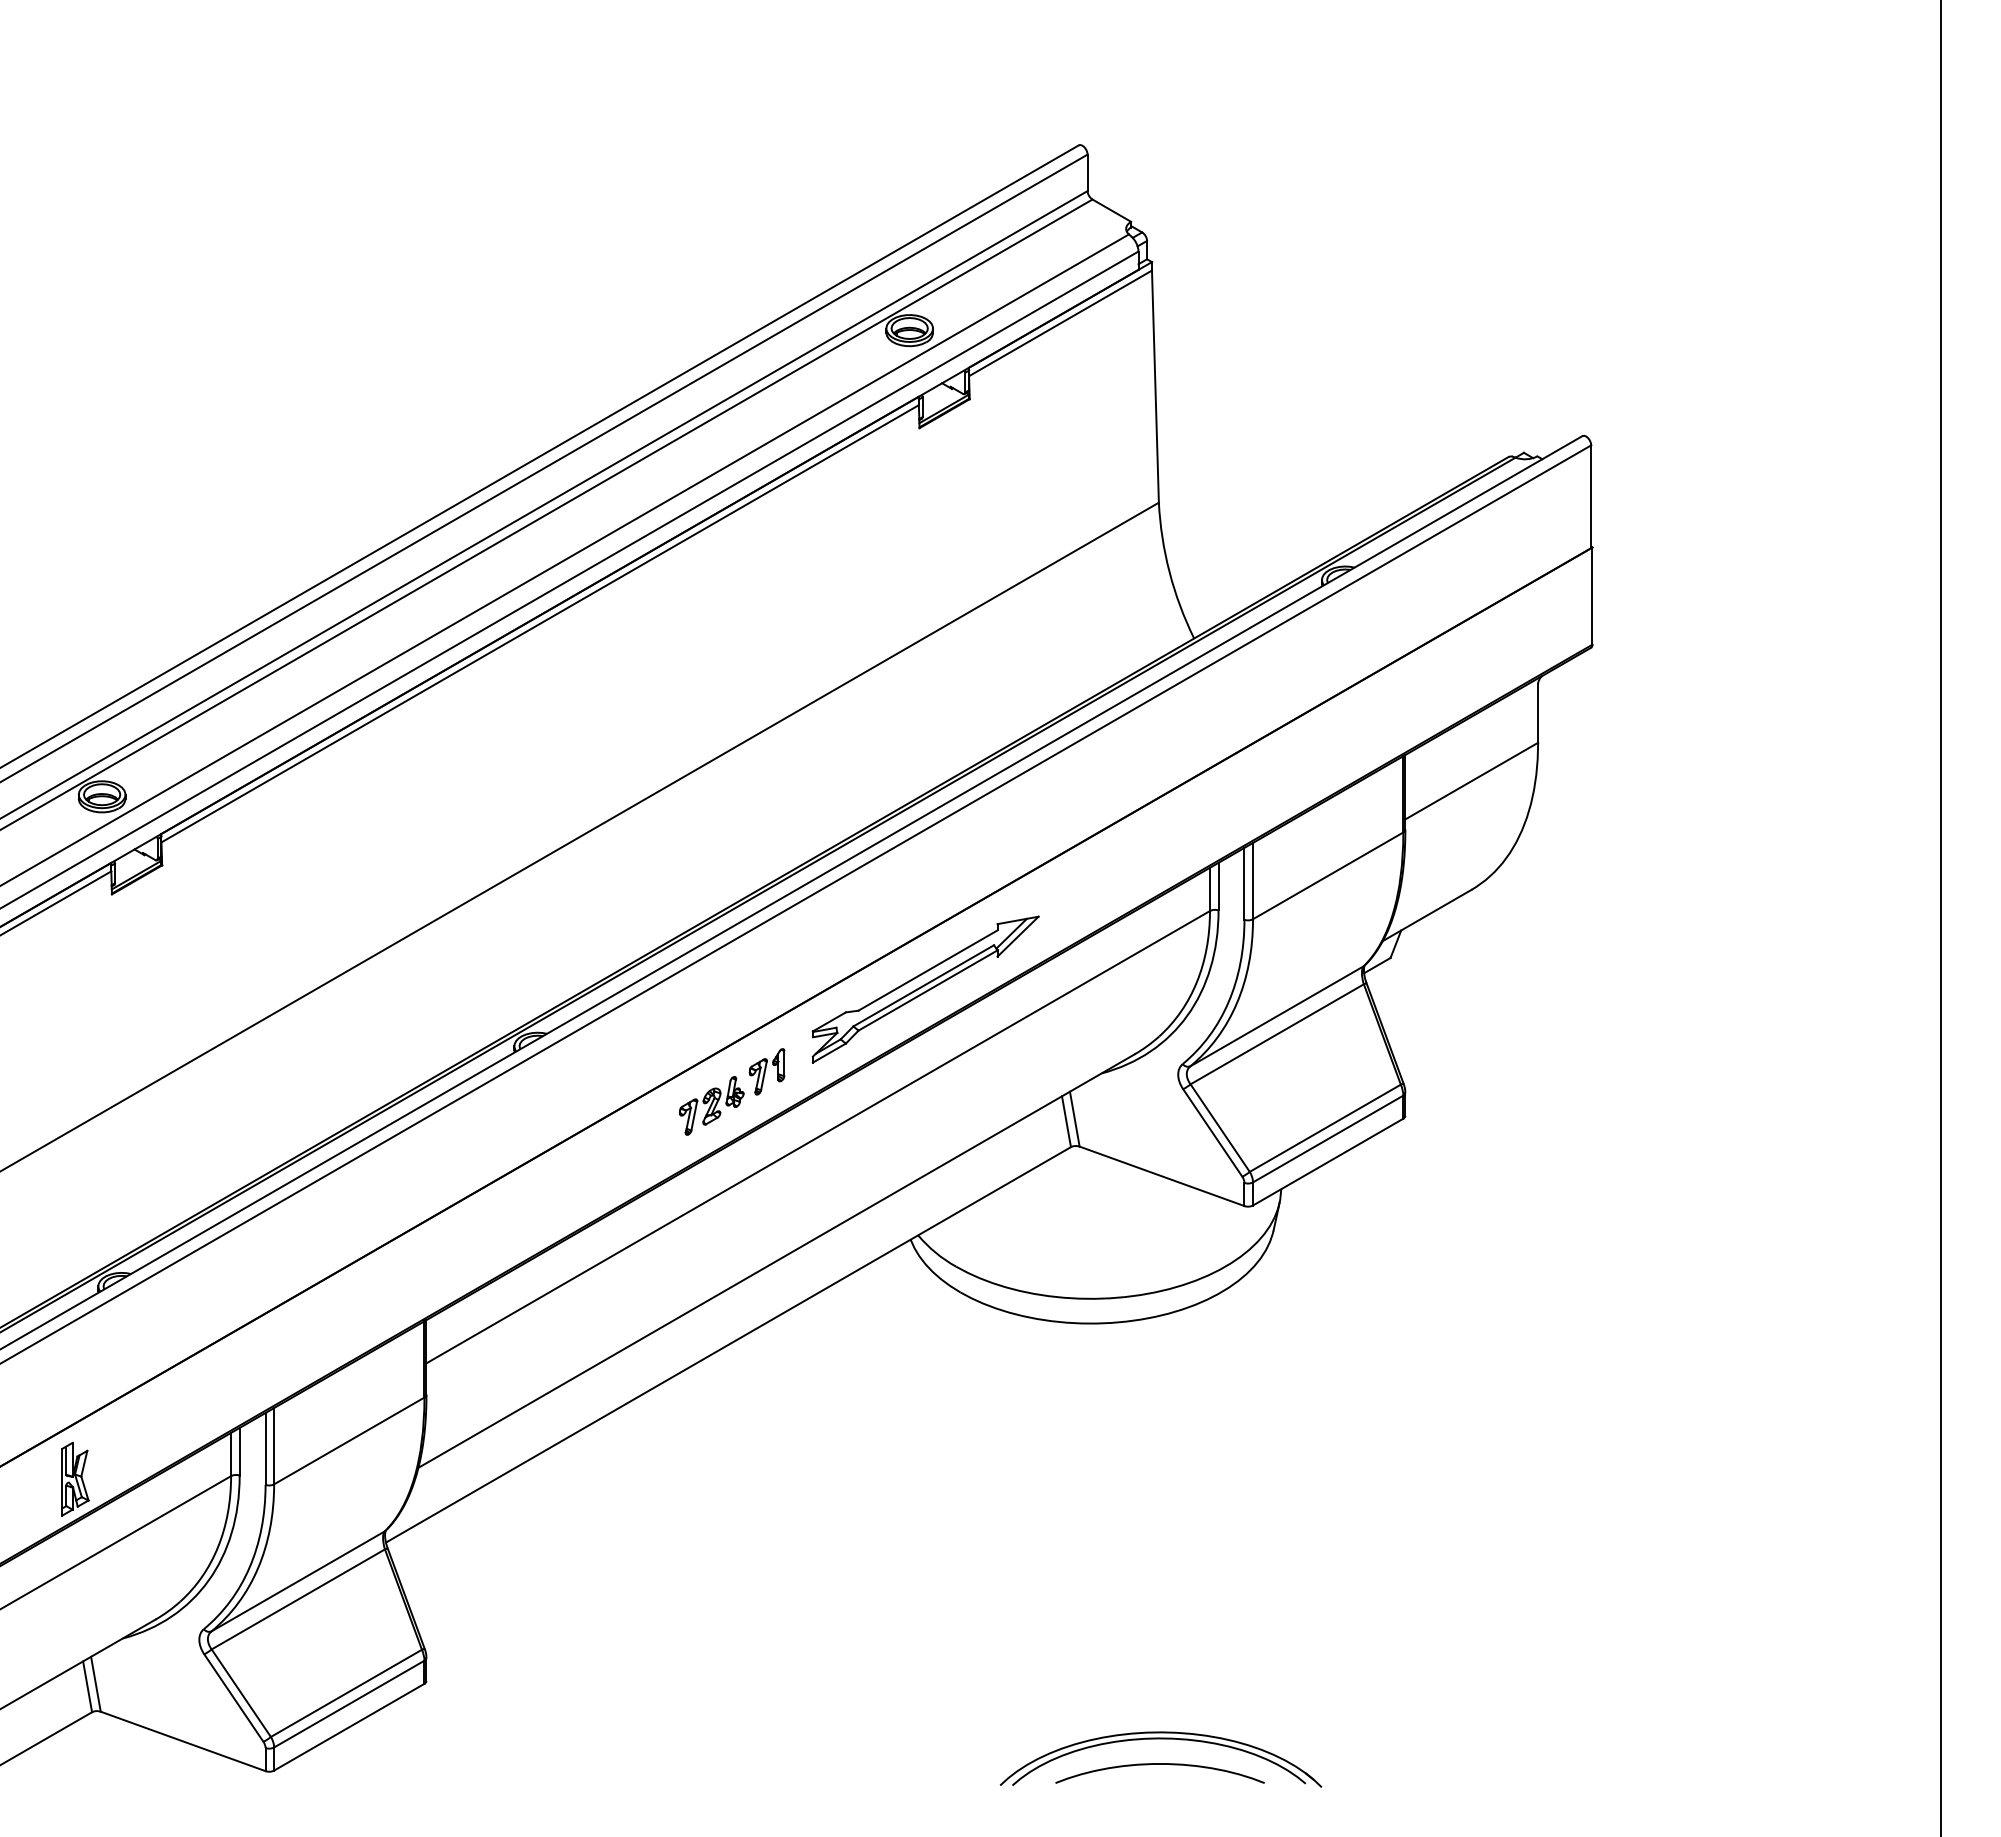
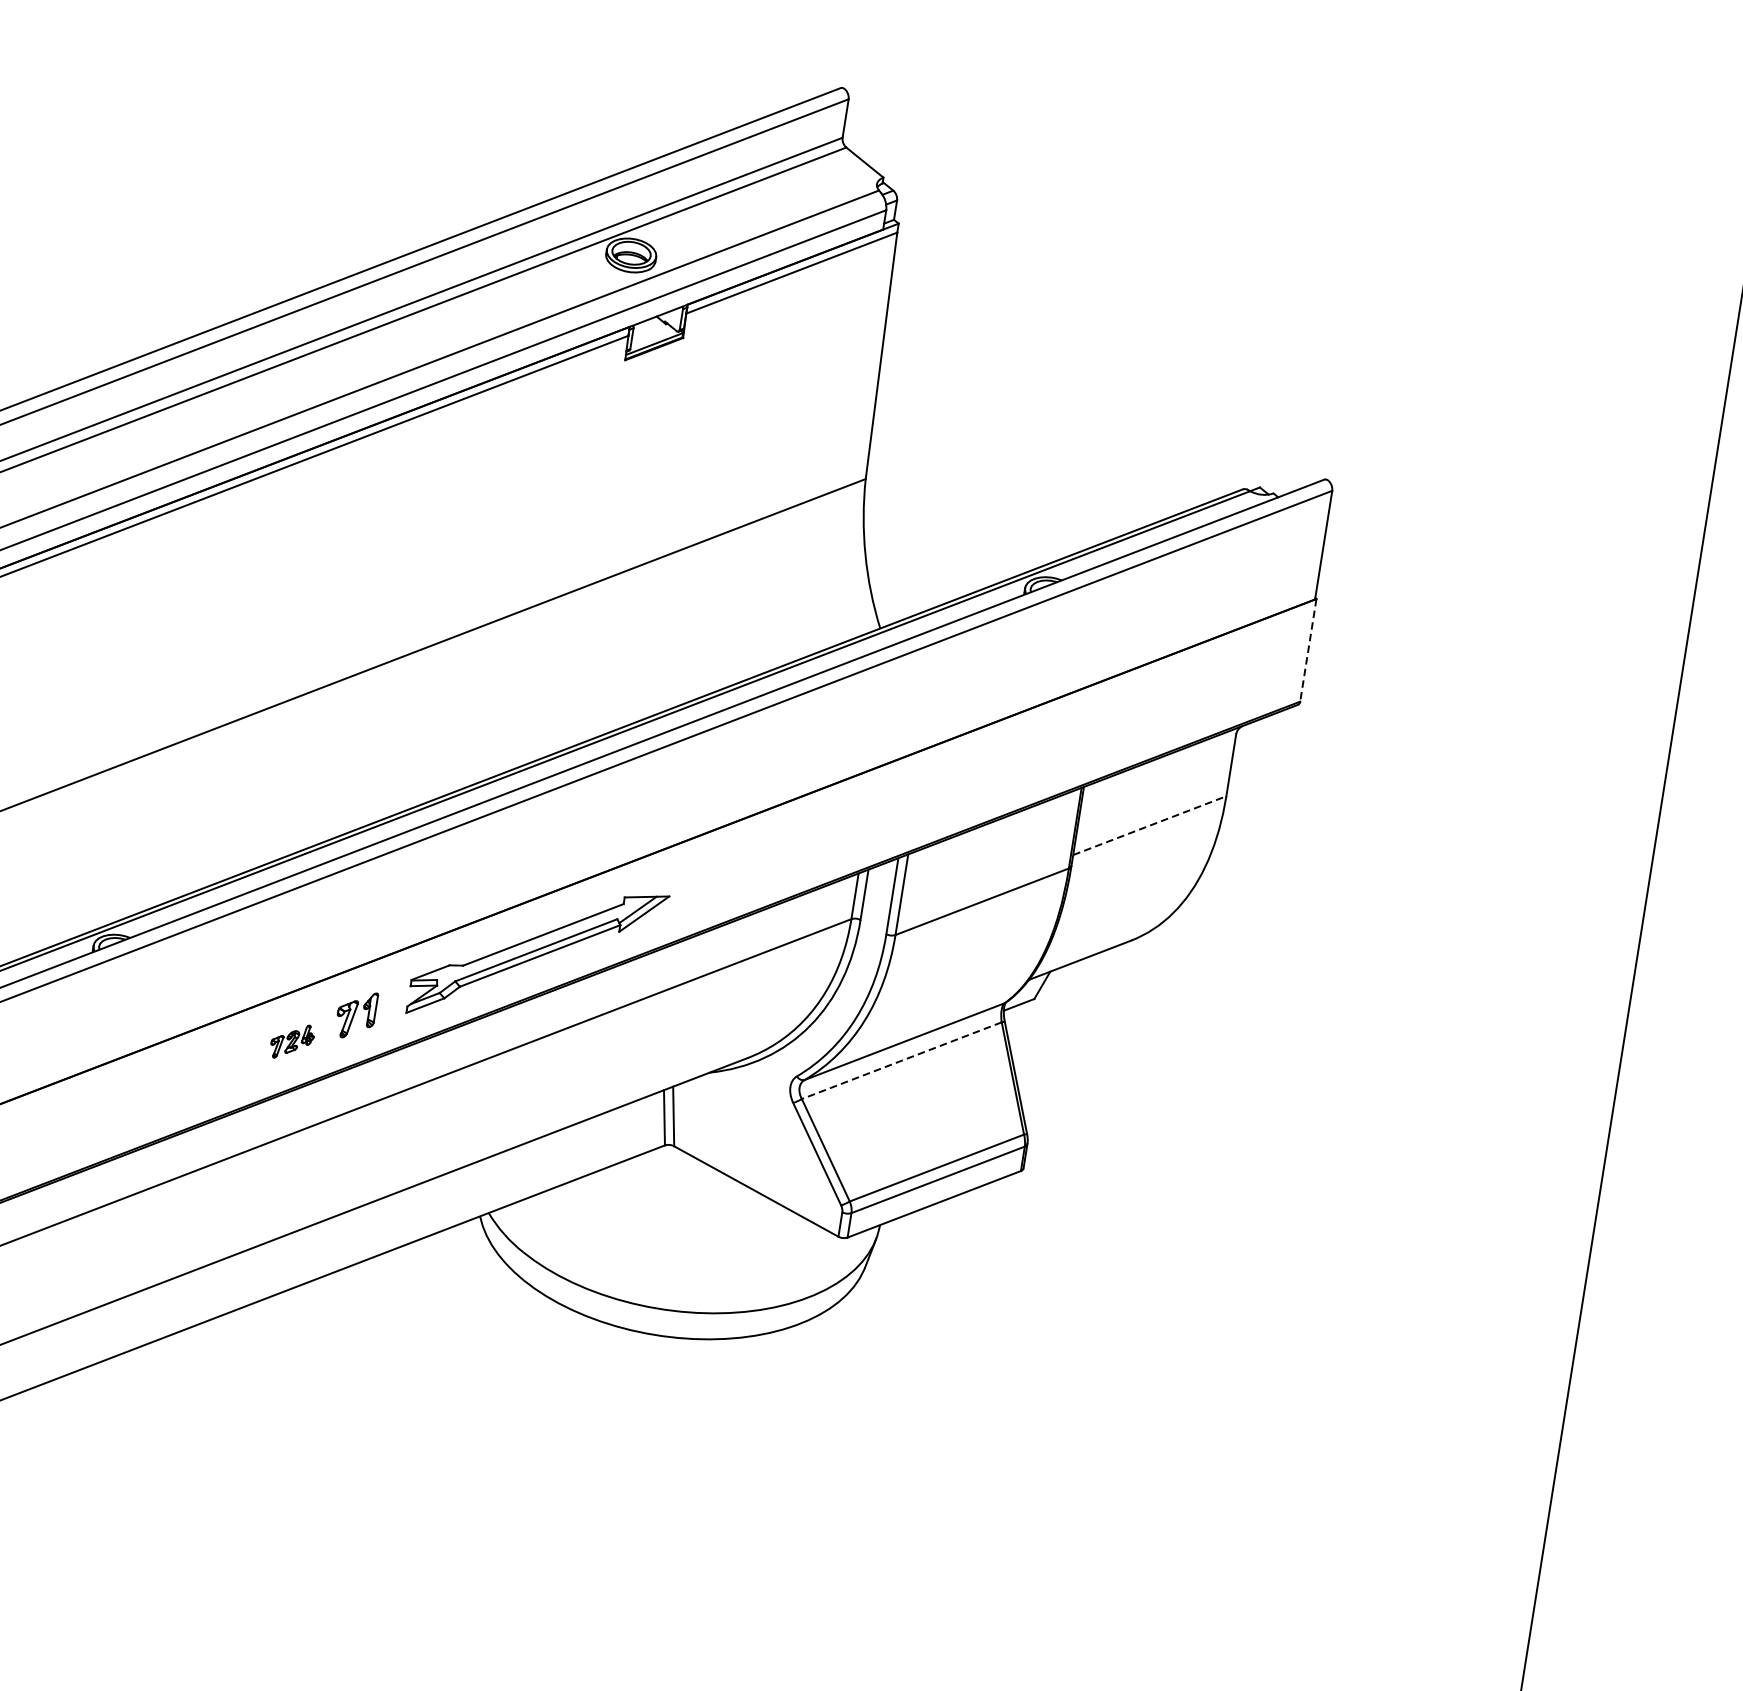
line: (1592, 596) -> (1308, 650), solid -> dashed
line: (1471, 781) -> (1149, 826), solid -> dashed
line: (1276, 1034) -> (901, 1060), solid -> dashed
part: (711, 1105) -> (292, 1041), size x0.6

